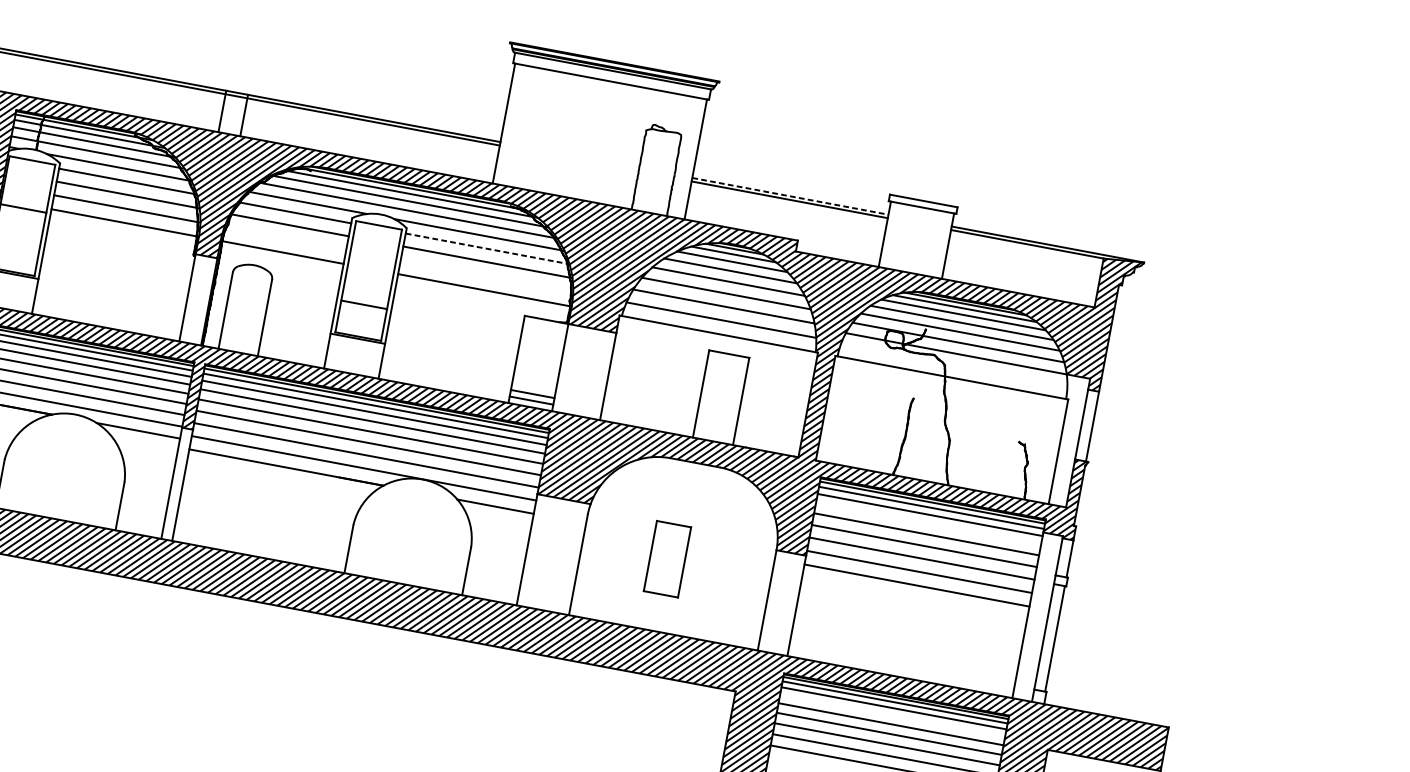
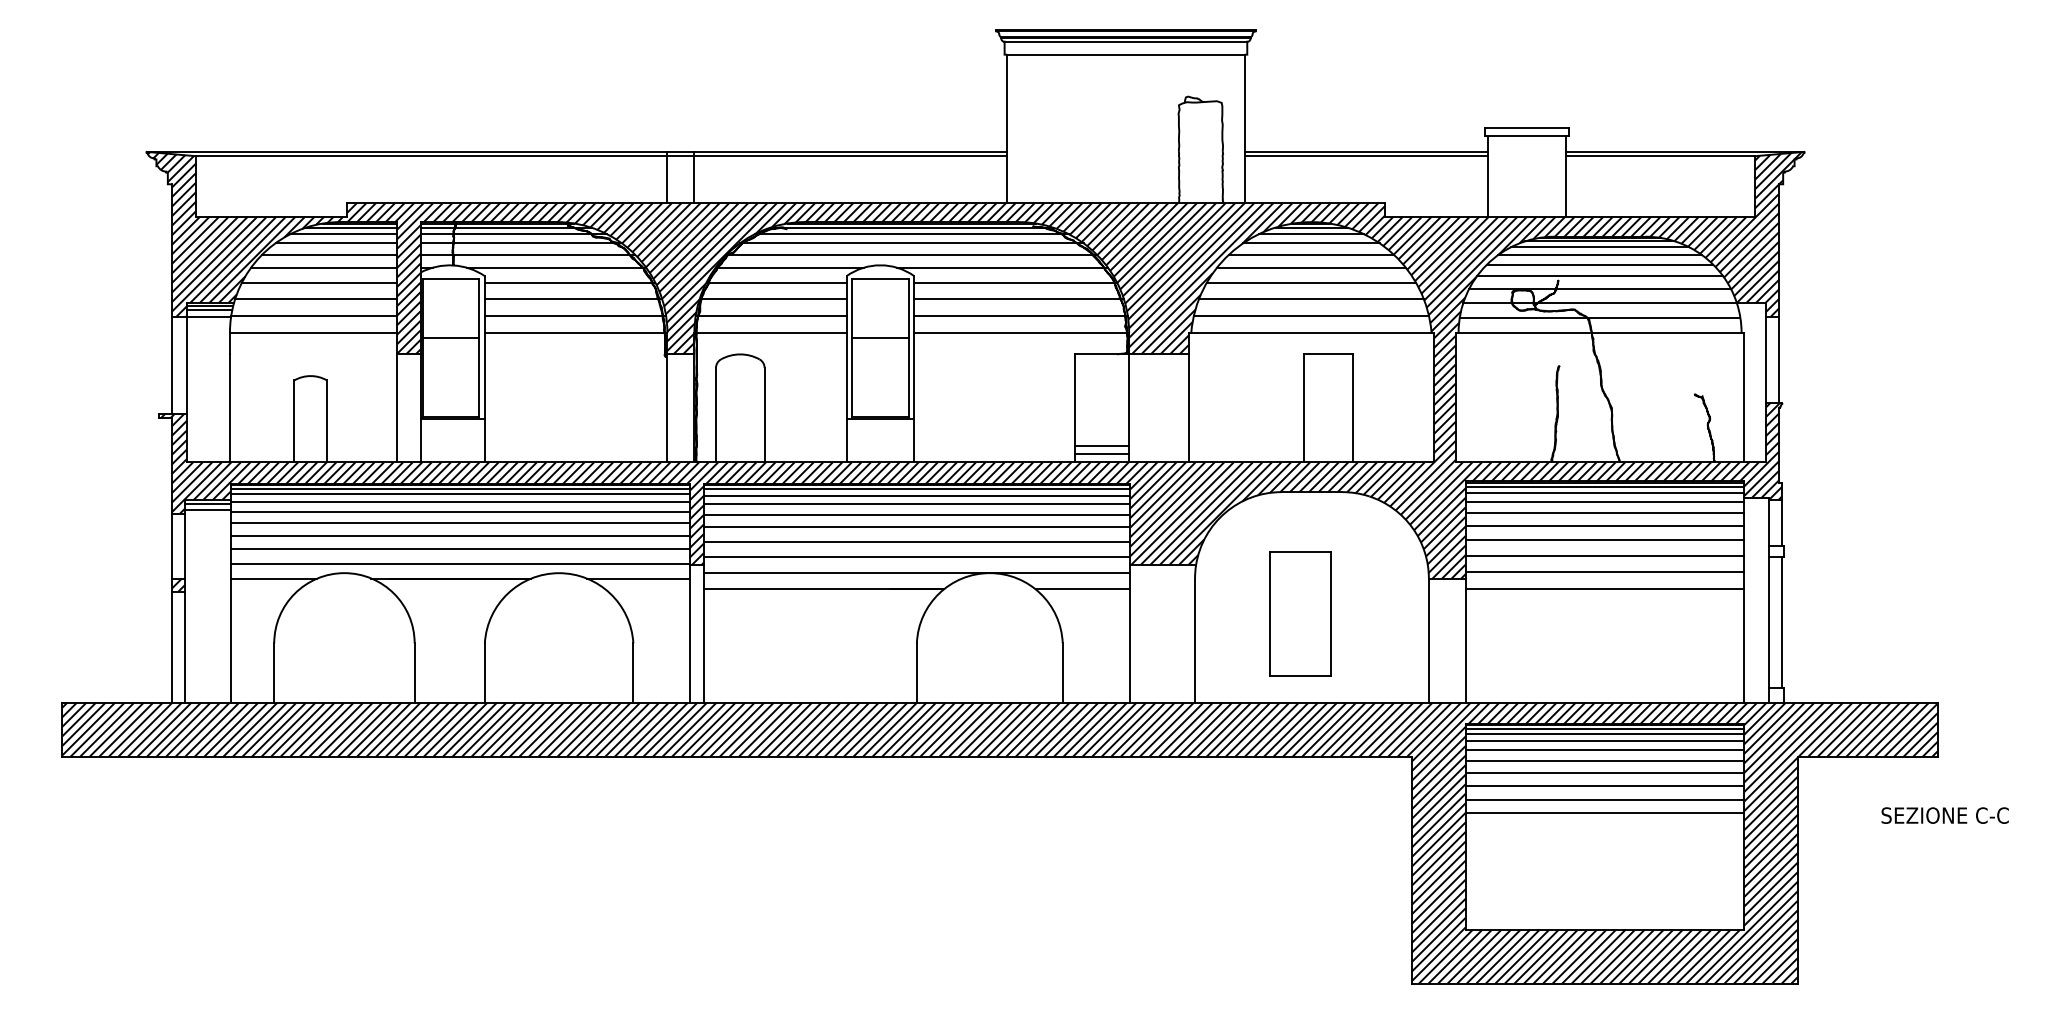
line: (790, 196) -> (1366, 151), dashed -> solid
line: (284, 238) -> (770, 315), added
line: (488, 248) -> (1016, 282), dashed -> solid
line: (486, 276) -> (1020, 315), added
line: (364, 305) -> (880, 338), moved
line: (953, 365) -> (1599, 317), added
line: (928, 523) -> (1604, 512), added
part: (667, 559) -> (1300, 613), size x1.43
line: (892, 715) -> (1604, 750), added

